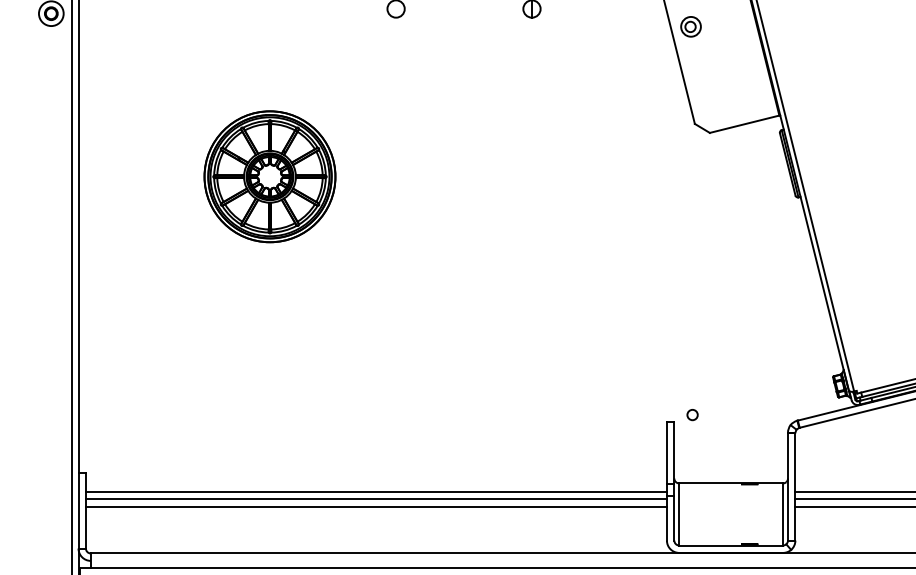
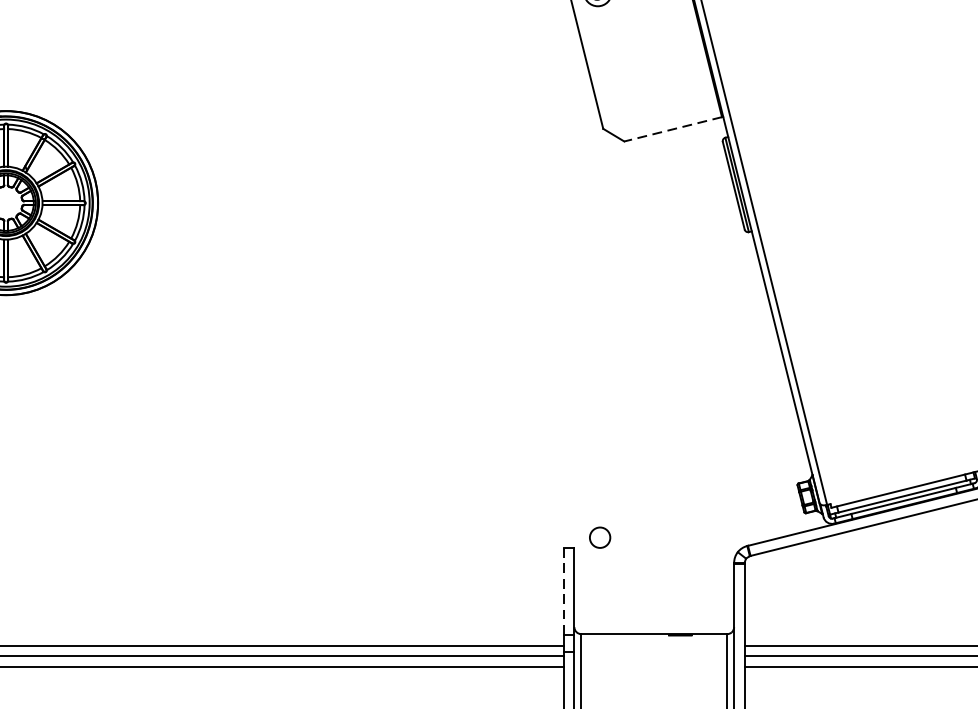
line: (744, 124) -> (673, 129), solid -> dashed
circle: (692, 415) -> (599, 538), size x1.4
line: (666, 452) -> (563, 590), solid -> dashed

